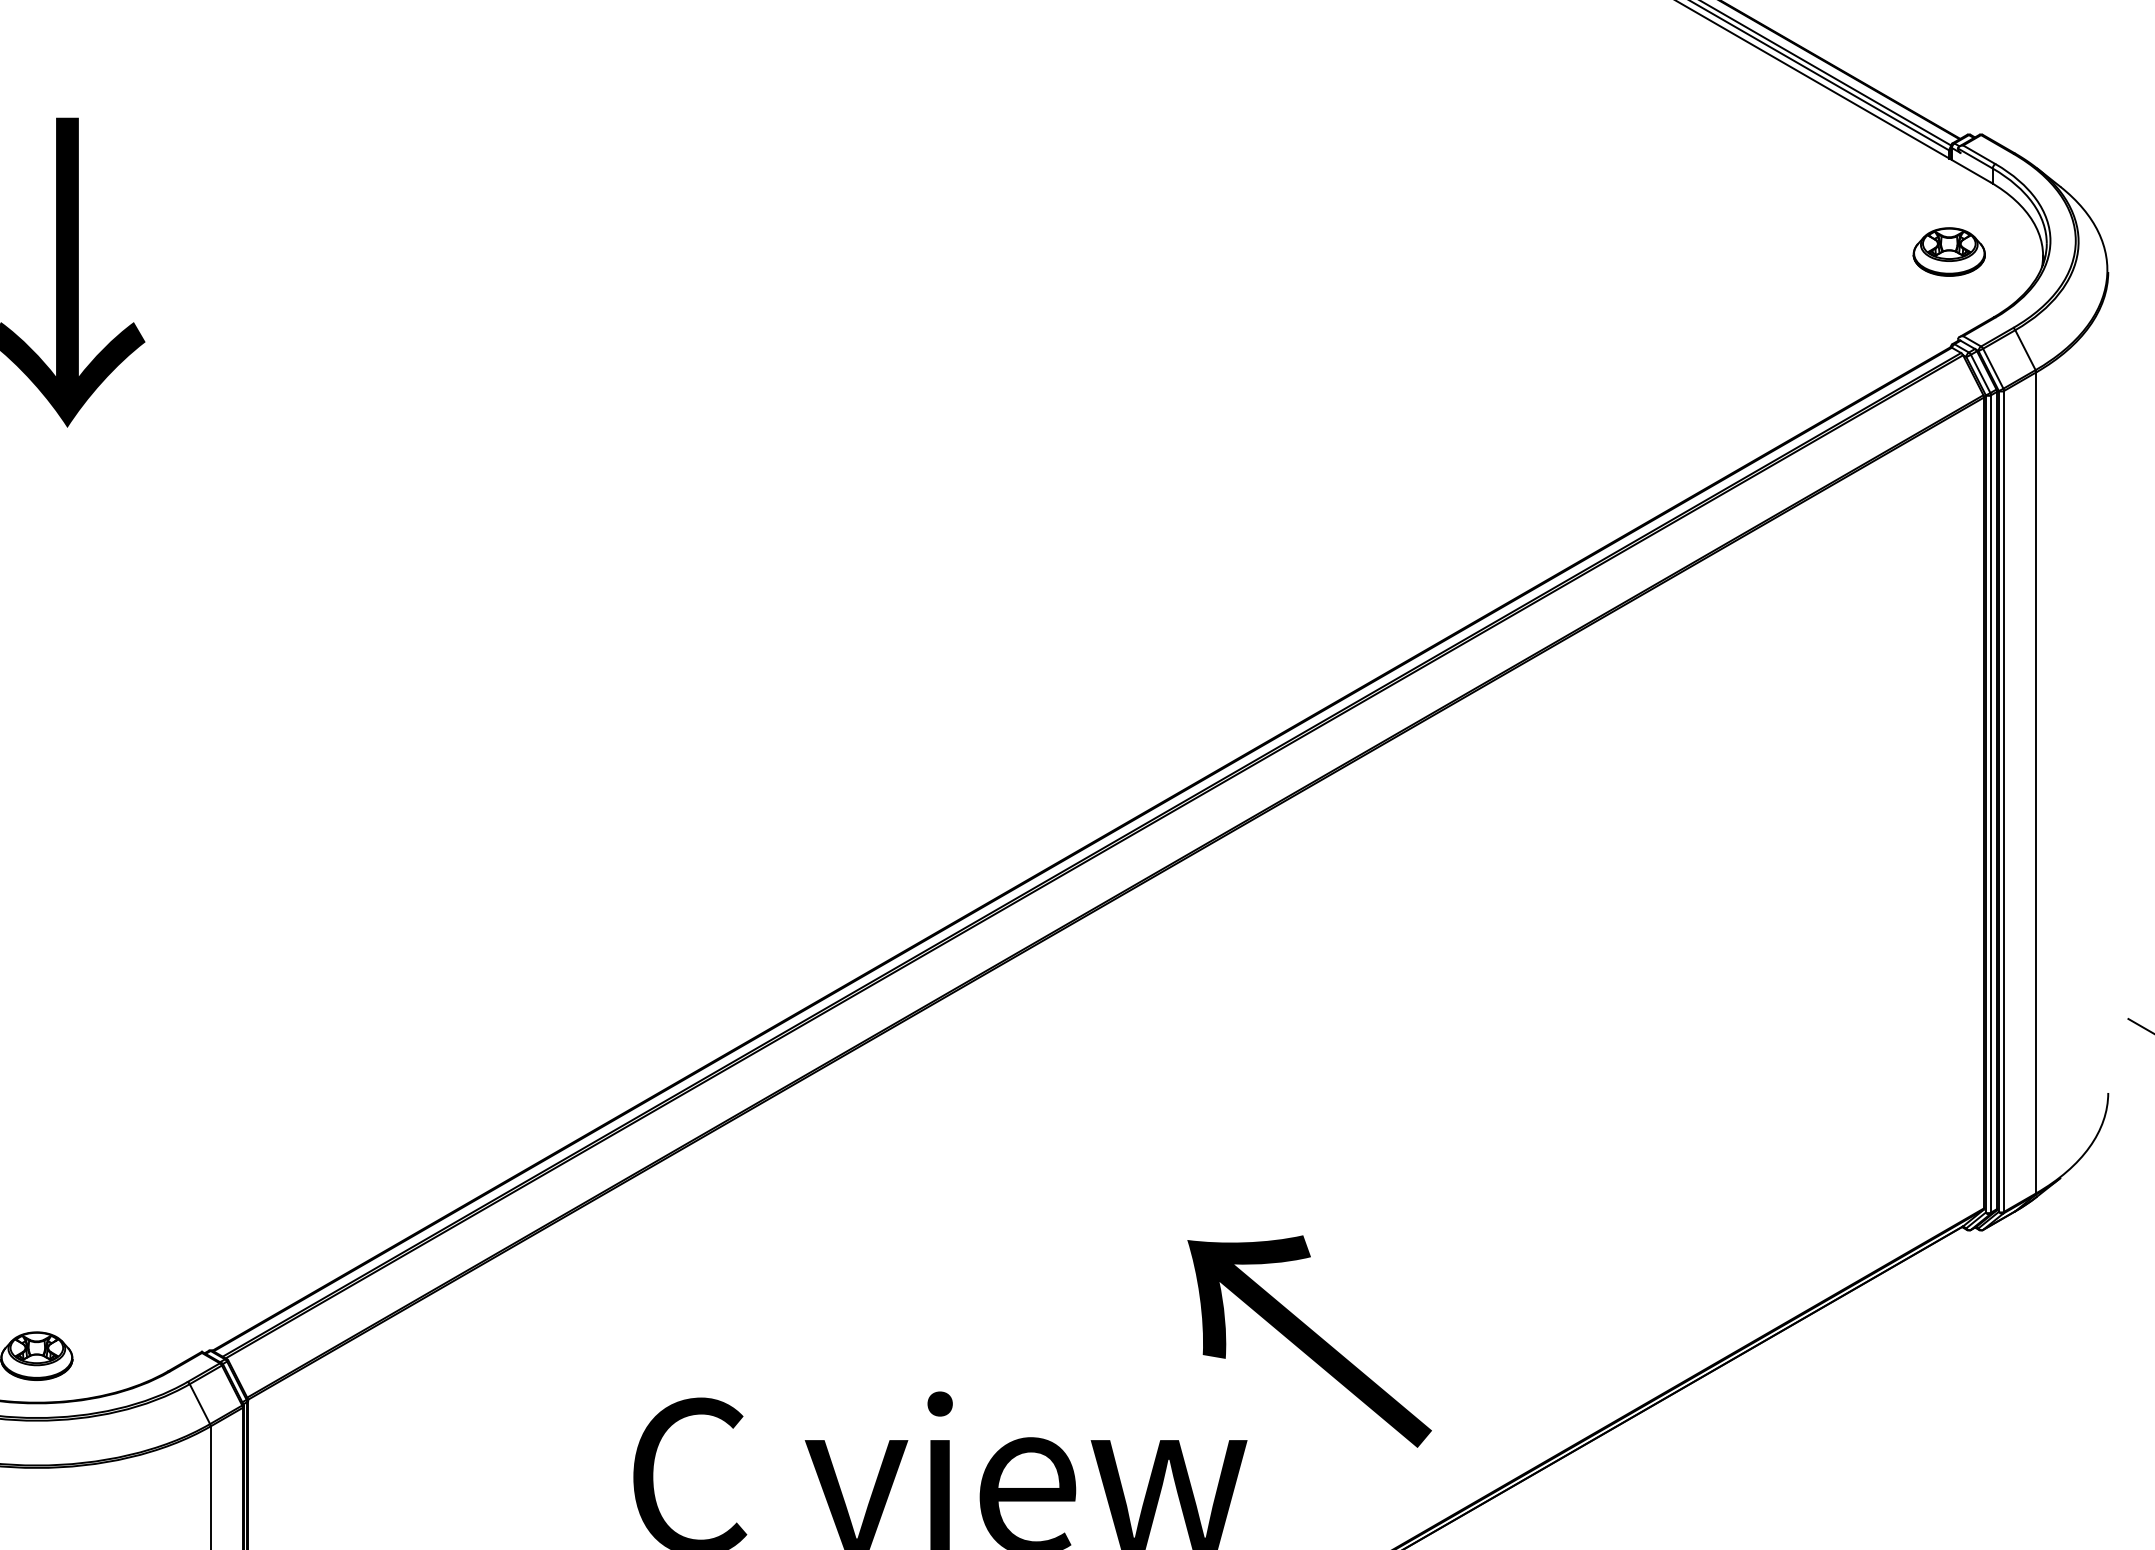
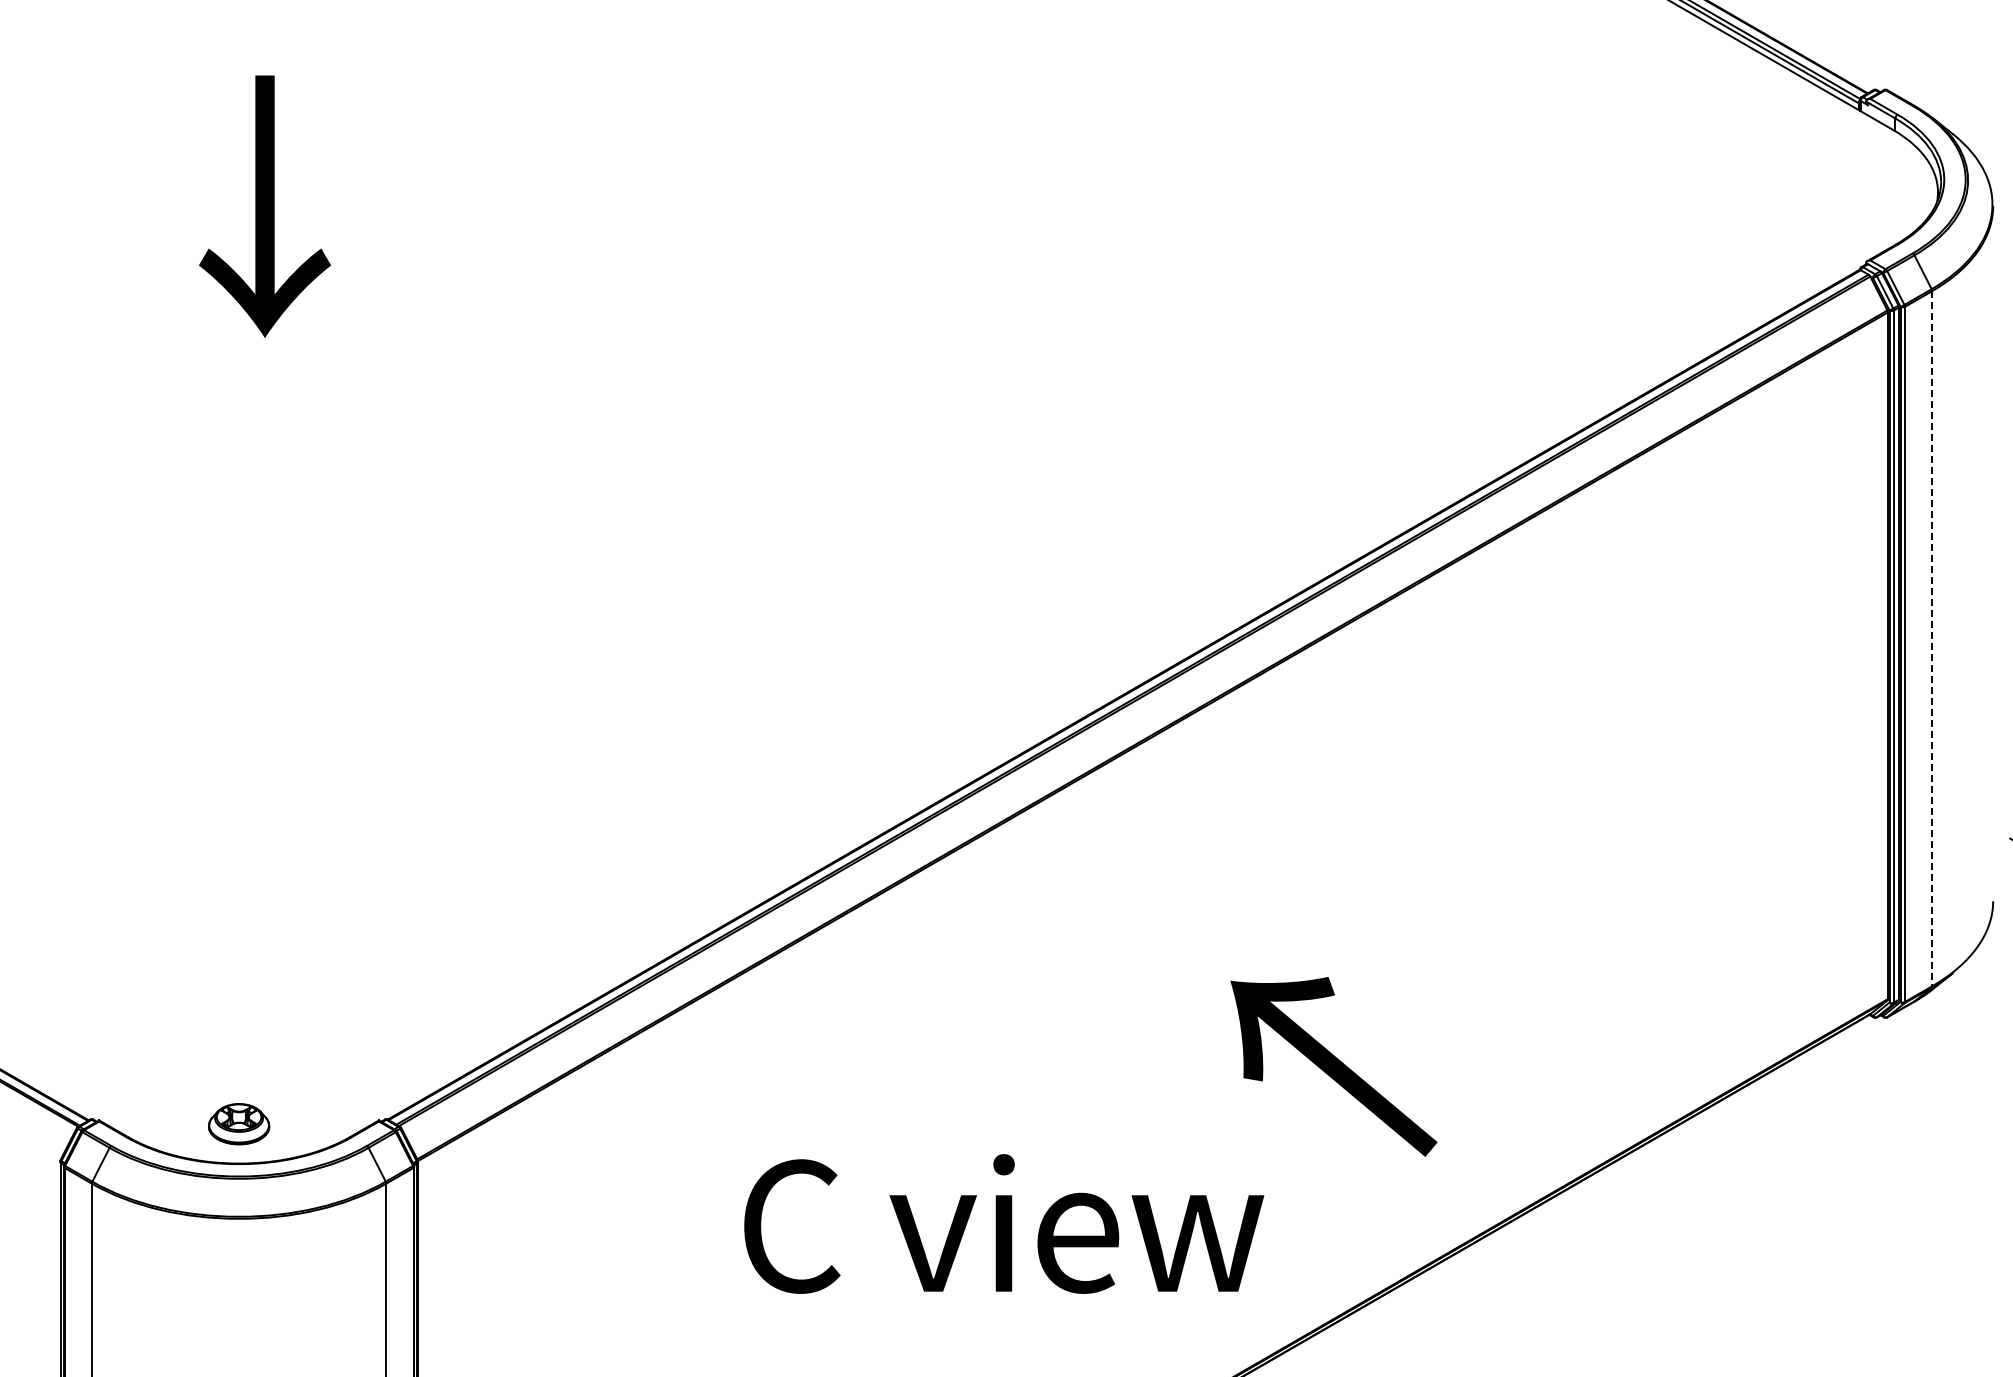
part: (1949, 252) -> (1858, 189), removed
line: (2036, 782) -> (1932, 638), solid -> dashed
text: (1309, 1341) -> (1333, 1066), moved

